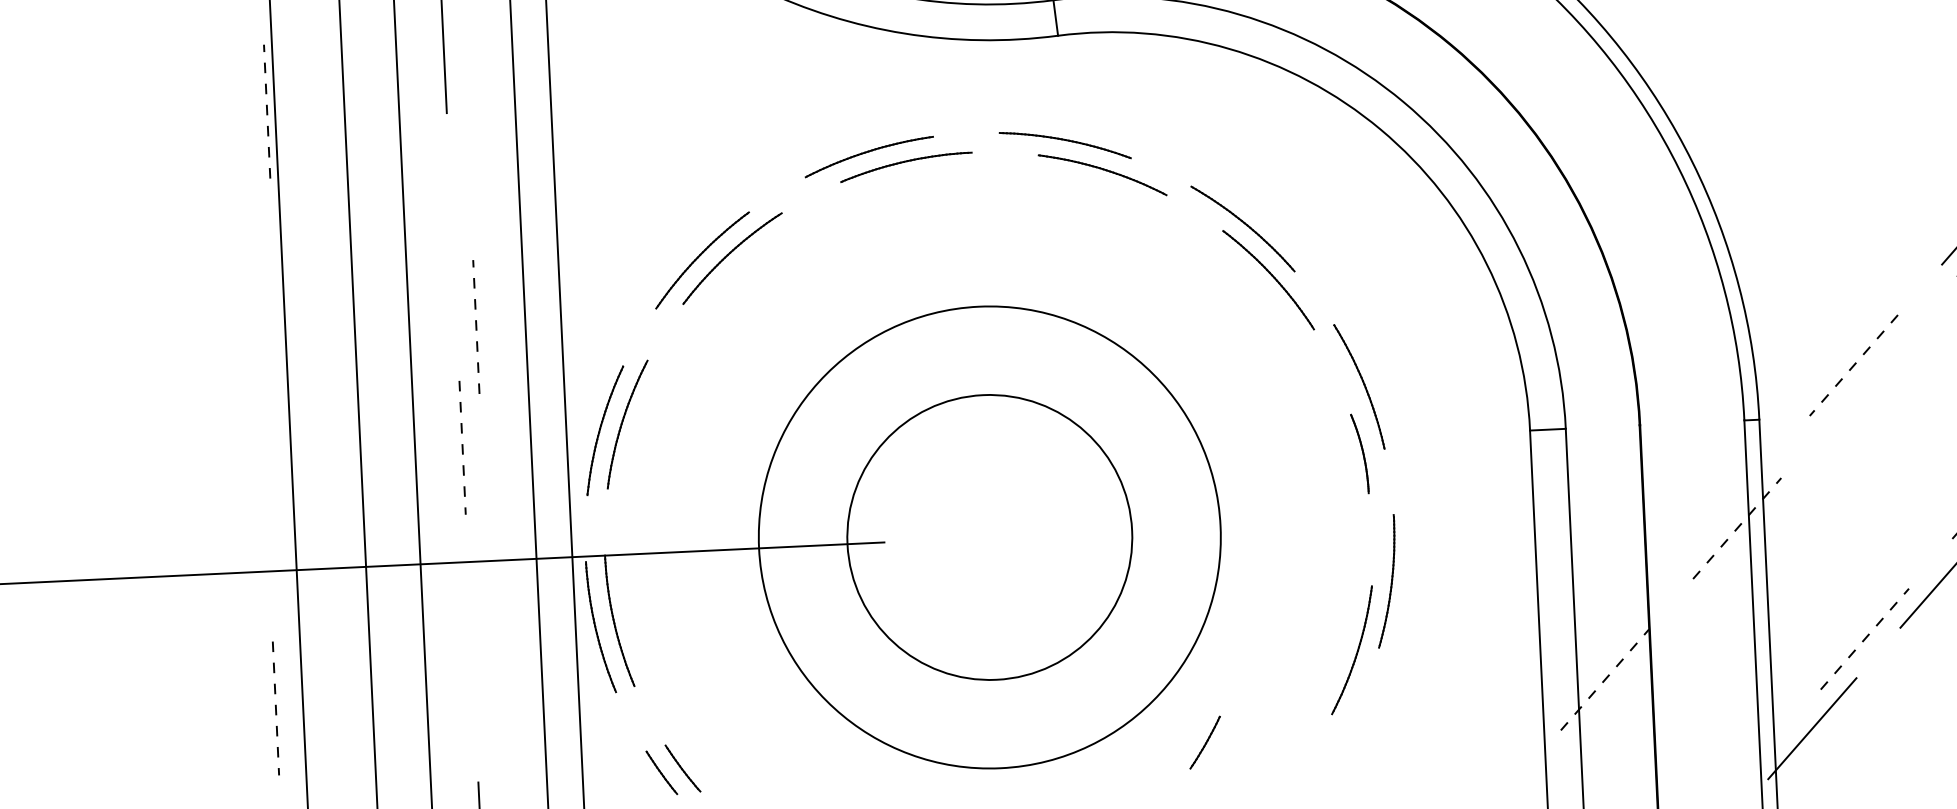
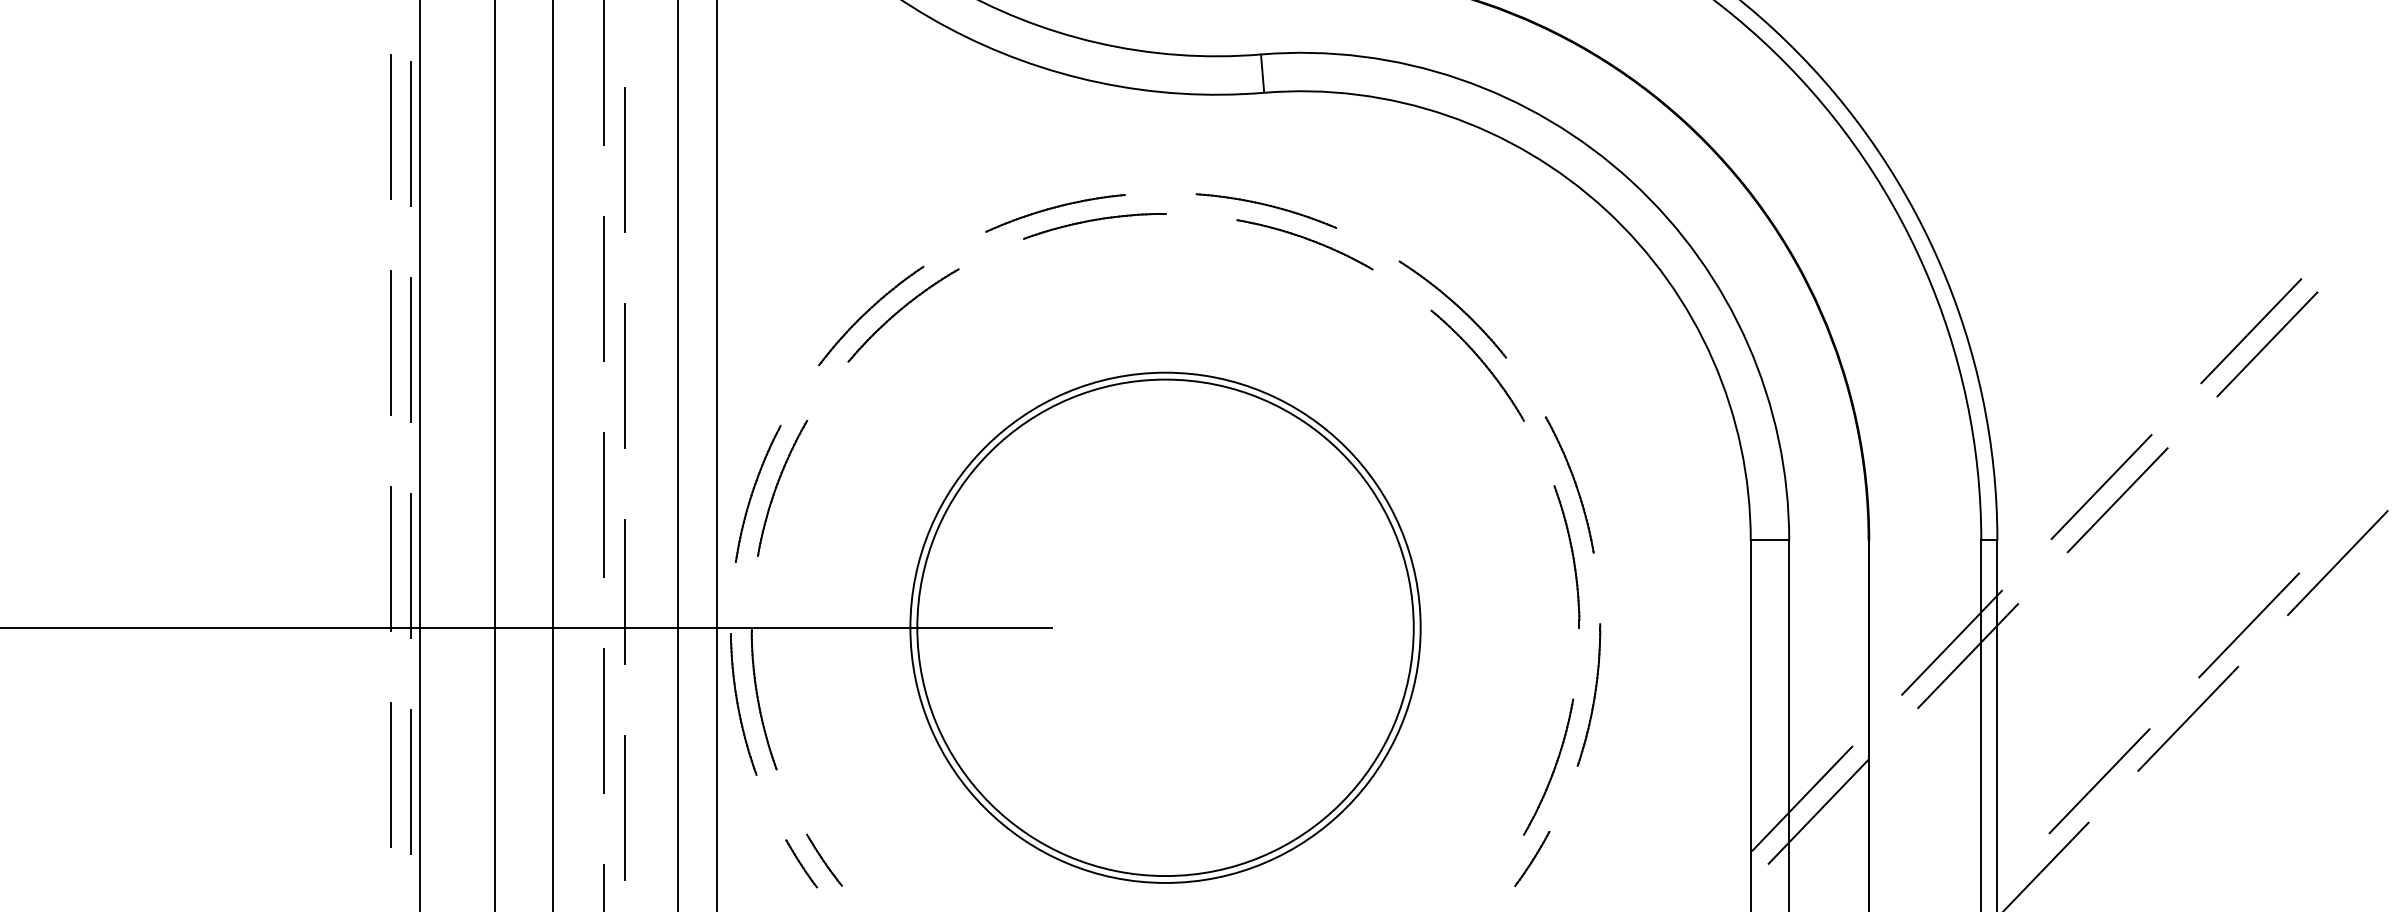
line: (247, 106) -> (390, 127), added
line: (267, 110) -> (411, 133), dashed -> solid
line: (466, 125) -> (624, 159), added
line: (453, 246) -> (604, 288), added
line: (256, 307) -> (390, 343), added
line: (276, 312) -> (411, 350), added
line: (476, 326) -> (625, 375), dashed -> solid
line: (1853, 365) -> (2101, 487), dashed -> solid
line: (1869, 377) -> (2117, 500), added
line: (462, 448) -> (604, 505), dashed -> solid
part: (1359, 453) -> (1566, 556), size x1.67
line: (266, 507) -> (390, 559), added
line: (286, 513) -> (411, 566), added
line: (1721, 516) -> (1951, 642), added
line: (1737, 527) -> (1968, 655), dashed -> solid
line: (486, 528) -> (625, 592), added
circle: (989, 537) -> (1165, 627), size x1.67
line: (1864, 638) -> (2099, 780), dashed -> solid
line: (472, 648) -> (604, 720), added
line: (1589, 668) -> (1802, 798), added
line: (1604, 679) -> (1818, 811), dashed -> solid
line: (275, 708) -> (390, 775), dashed -> solid
line: (294, 713) -> (410, 781), added
line: (495, 729) -> (625, 808), added
part: (1205, 742) -> (1532, 858), moved

